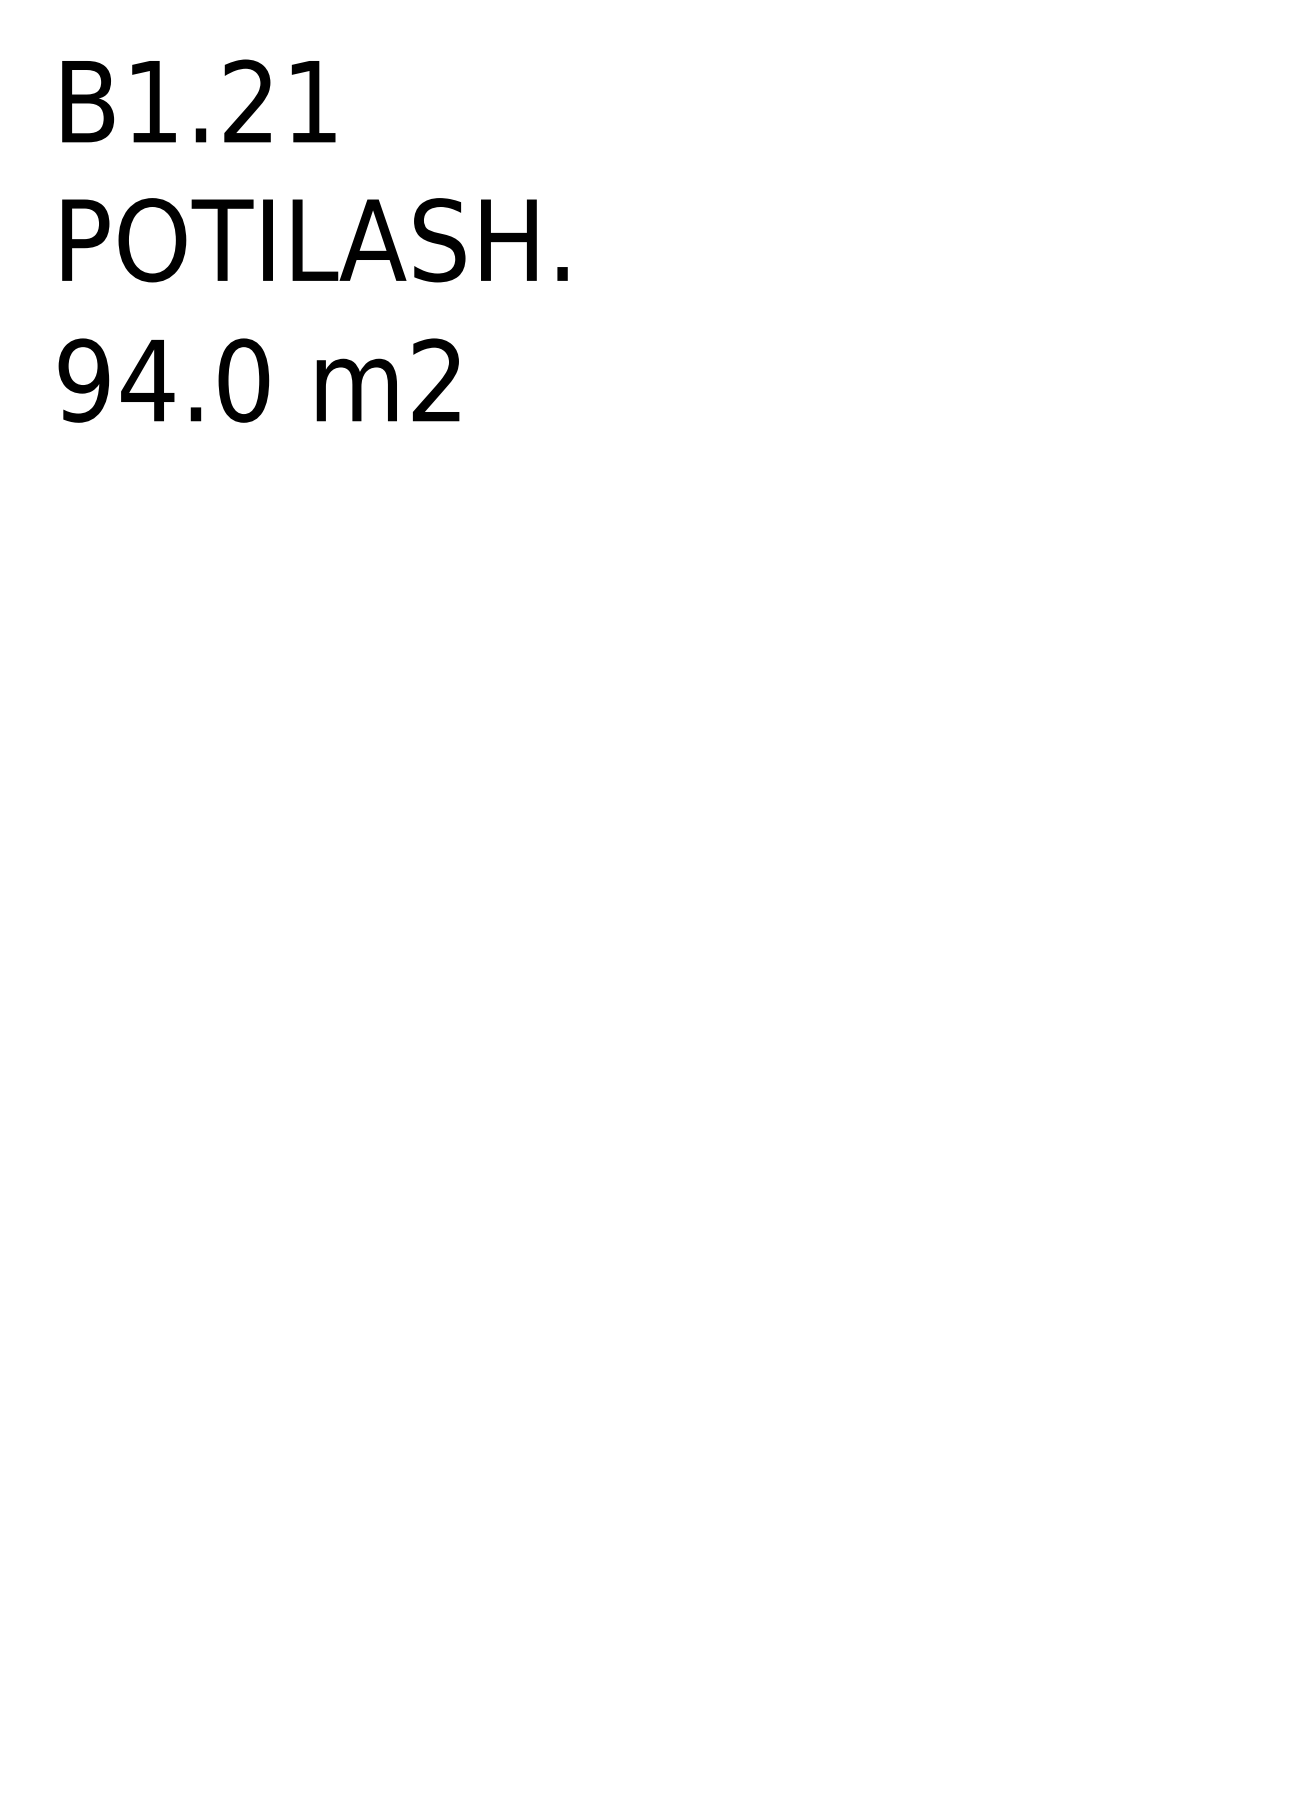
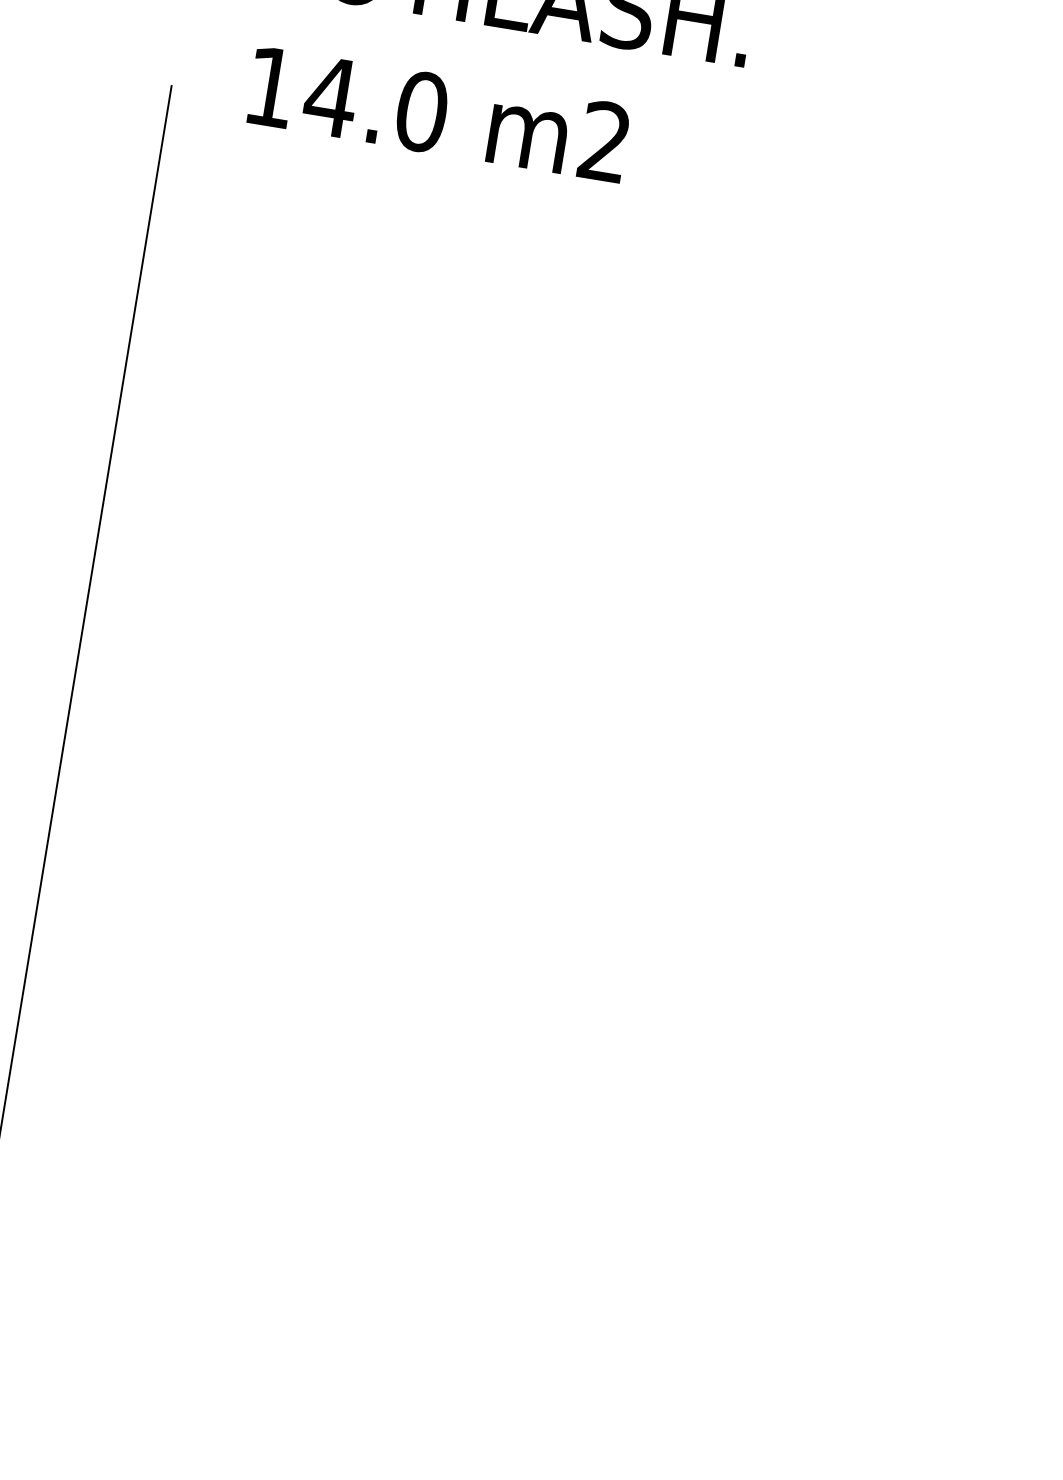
text: (83, 380) -> (270, 87), 94.0 -> 14.0

